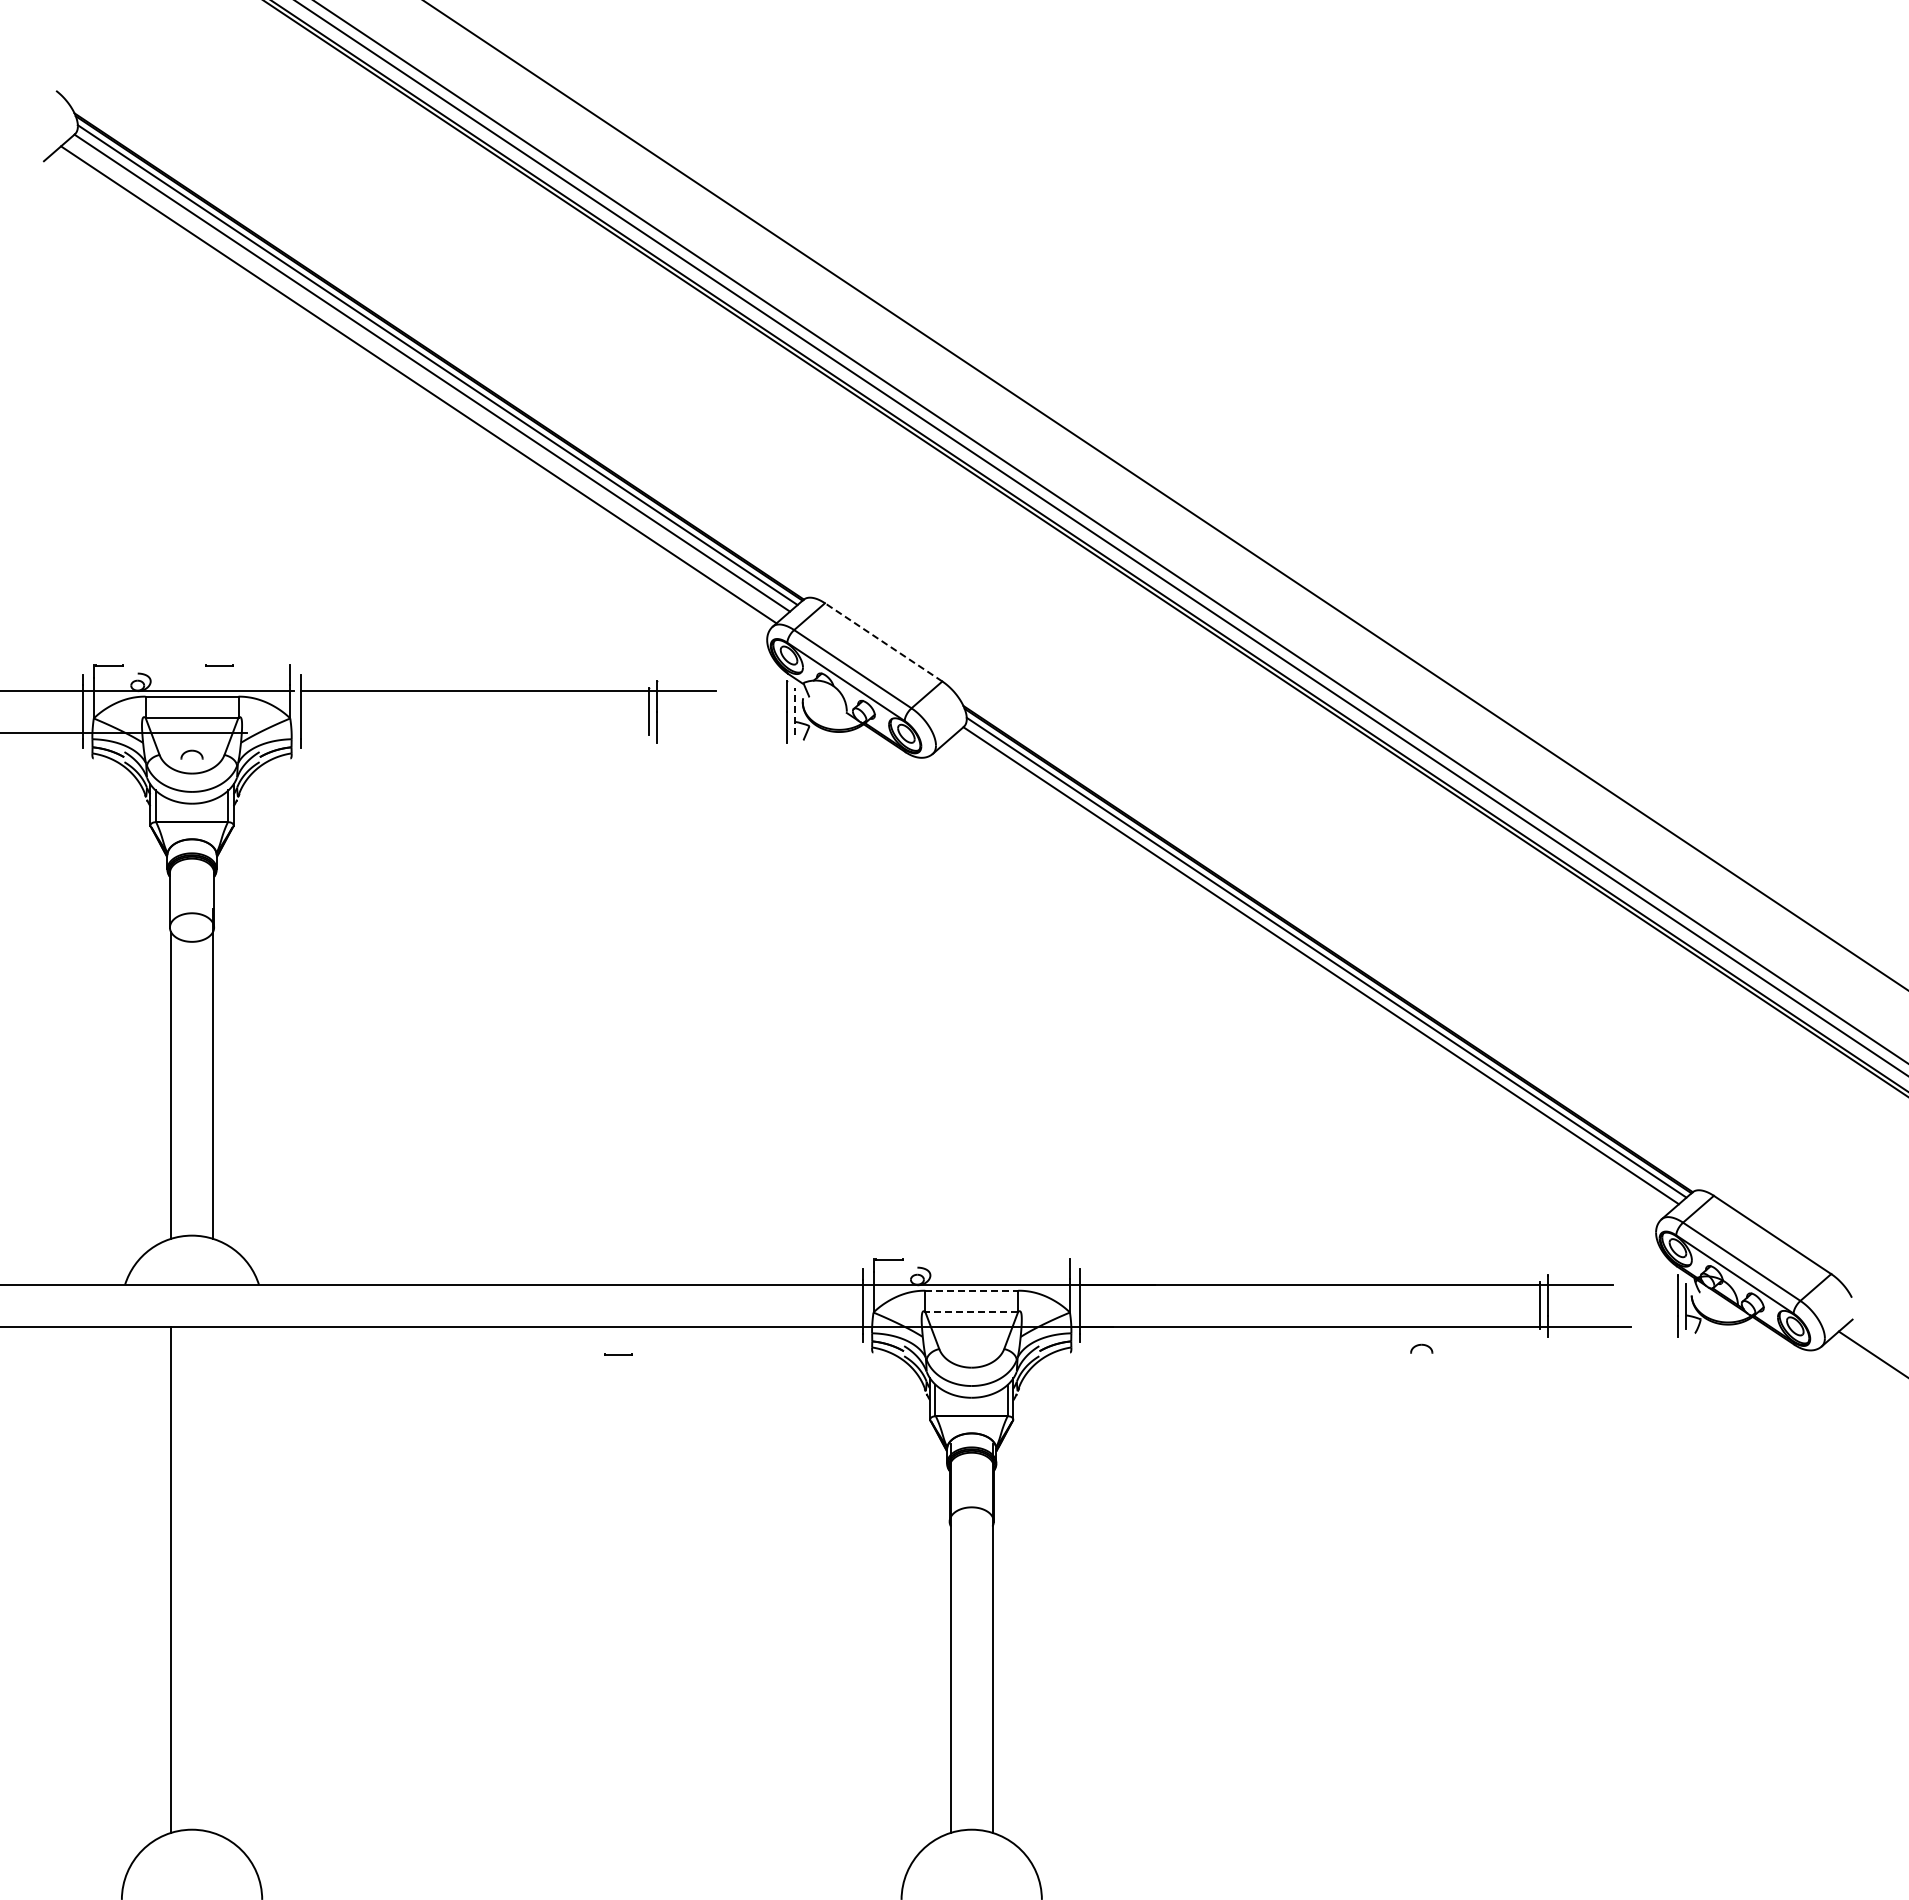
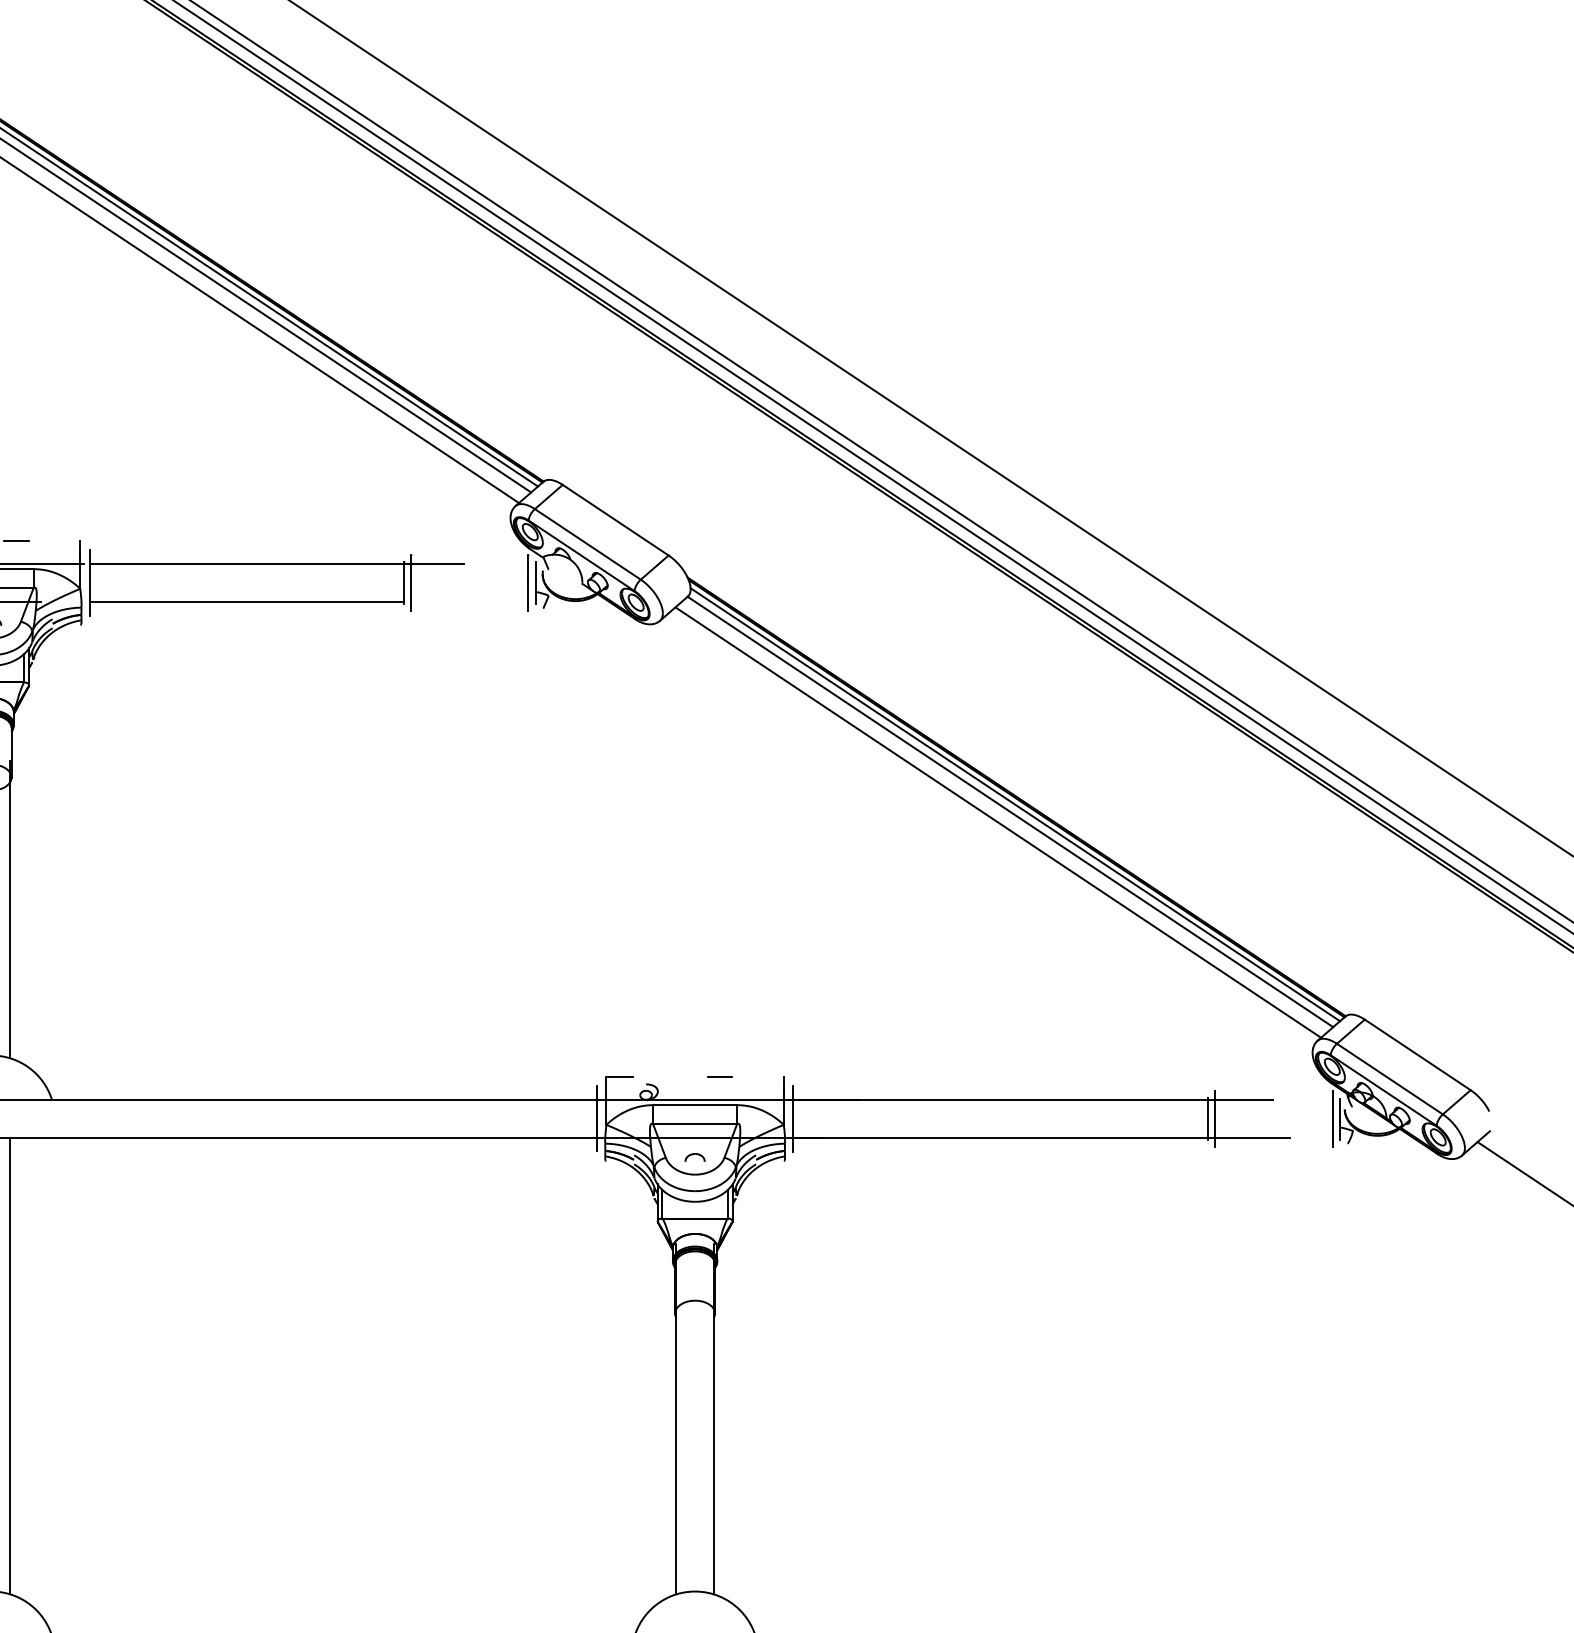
line: (883, 642) -> (615, 520), dashed -> solid
line: (794, 711) -> (535, 582), dashed -> solid
line: (474, 732) -> (246, 601), added
line: (1307, 976) -> (998, 821), added
line: (972, 1290) -> (695, 1105), dashed -> solid
line: (971, 1311) -> (694, 1123), dashed -> solid
part: (1421, 1348) -> (694, 1157), moved
line: (618, 1354) -> (720, 1077), moved
line: (212, 1579) -> (10, 1365), added

